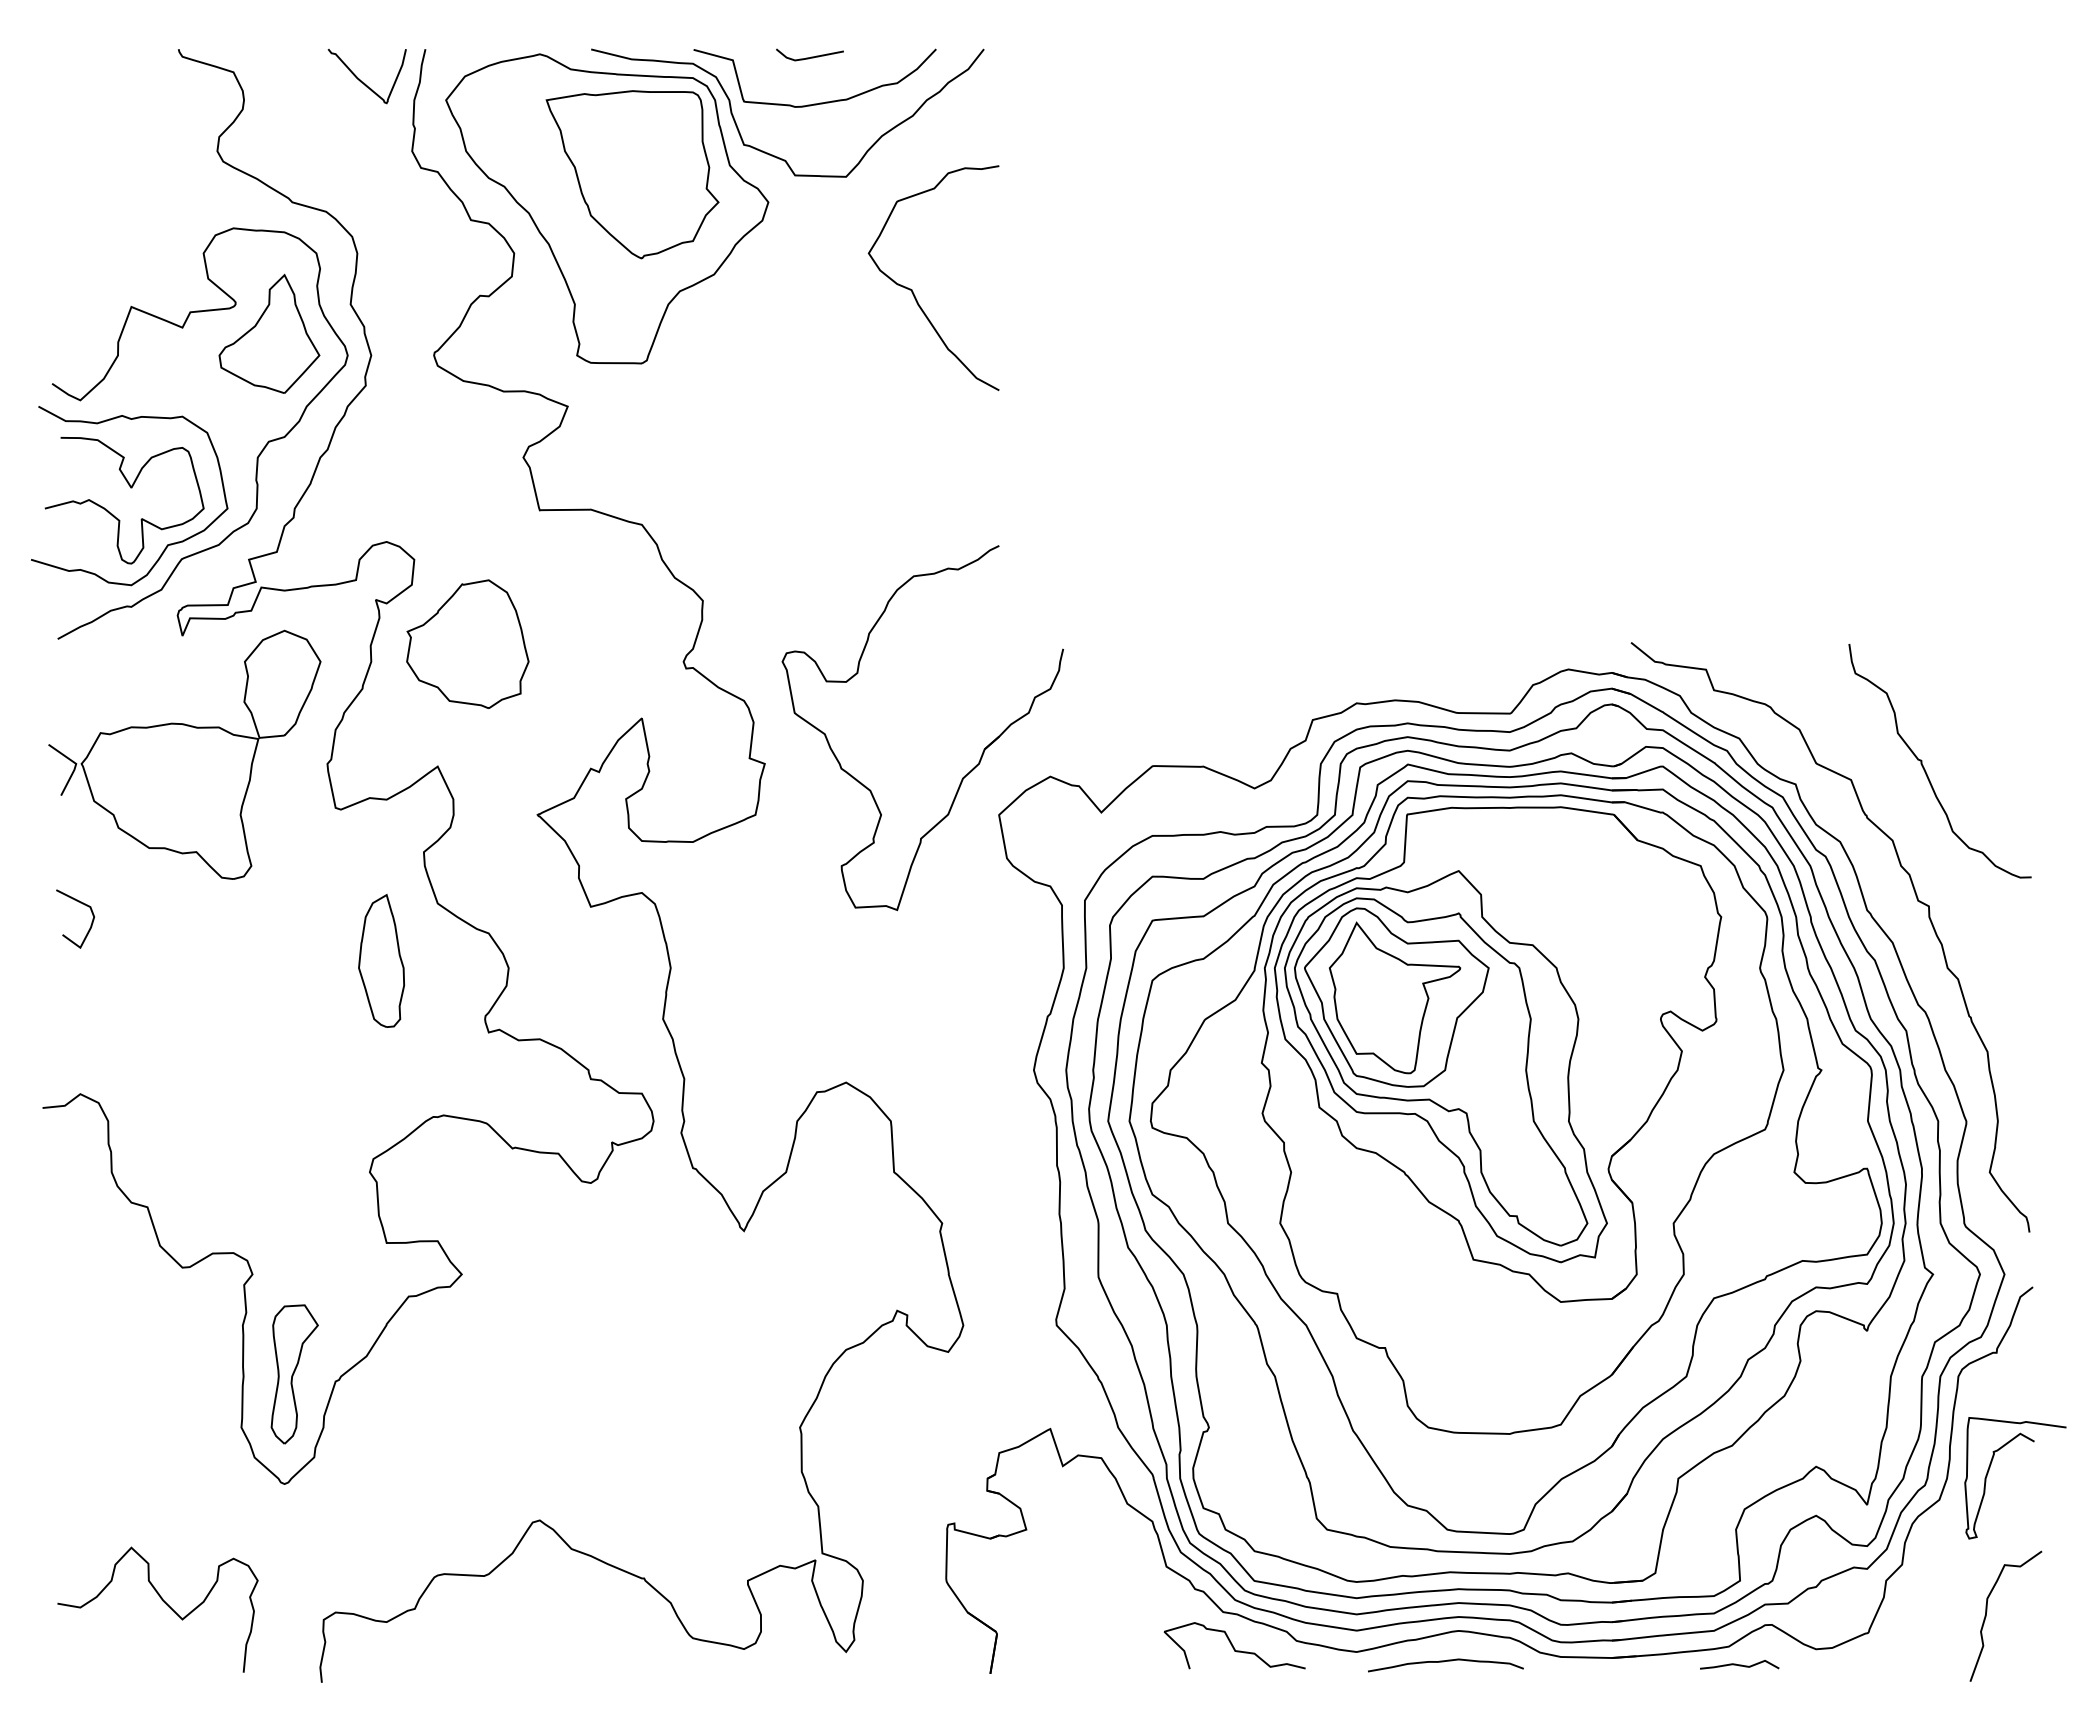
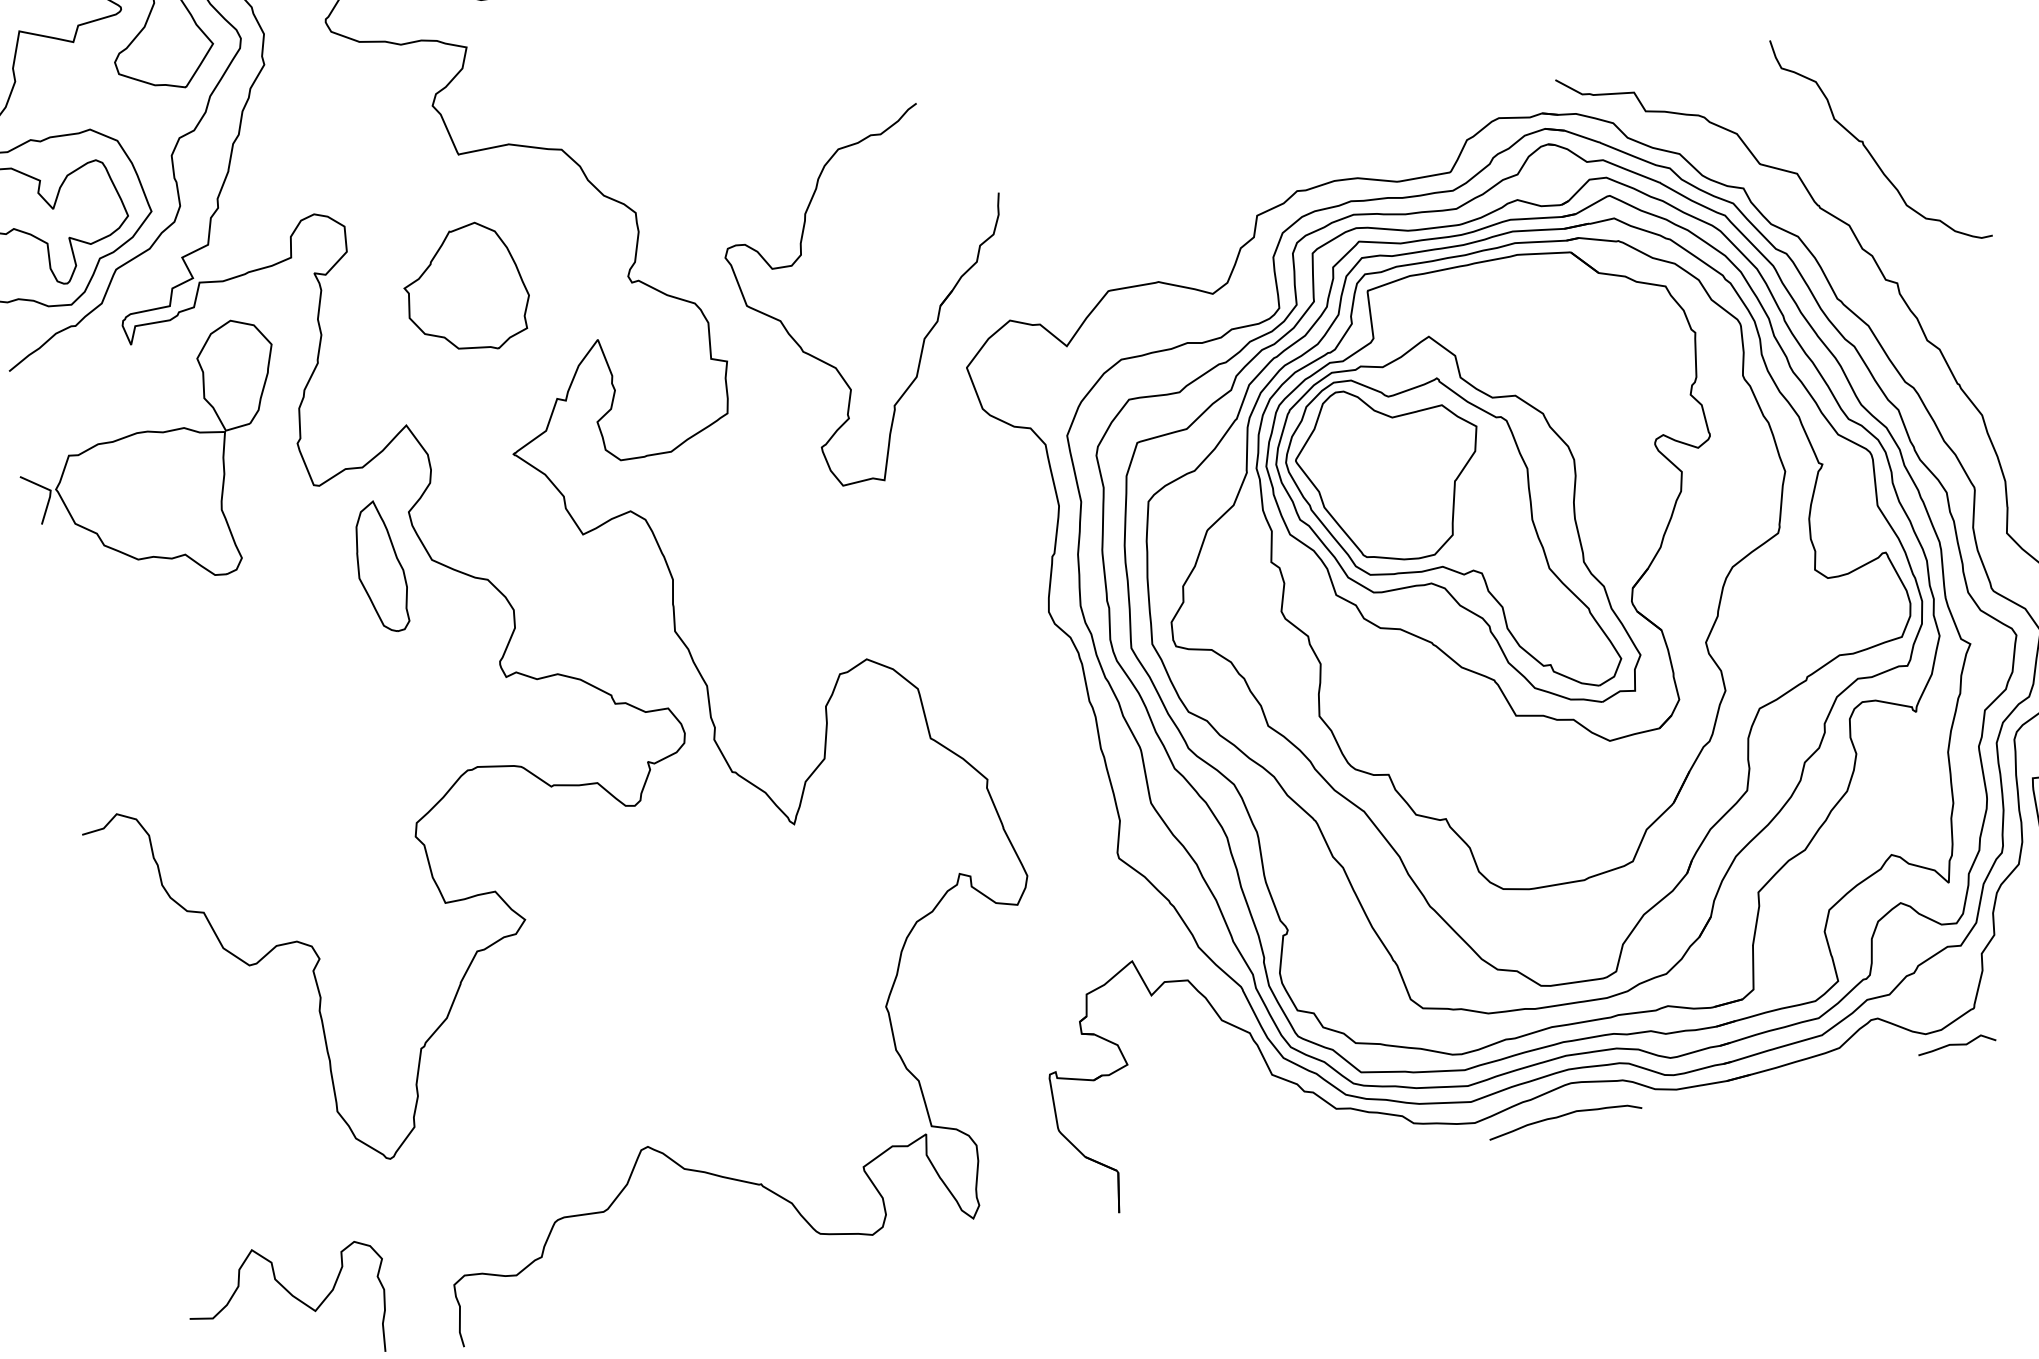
part: (467, 643) -> (465, 288), moved
curve: (82, 904) -> (83, 627), removed
part: (381, 960) -> (380, 566), moved
part: (1395, 997) -> (1390, 472), removed
part: (294, 1374) -> (379, 1049), removed
curve: (1233, 1645) -> (1352, 1139), removed
curve: (1739, 1664) -> (1956, 1043), moved

